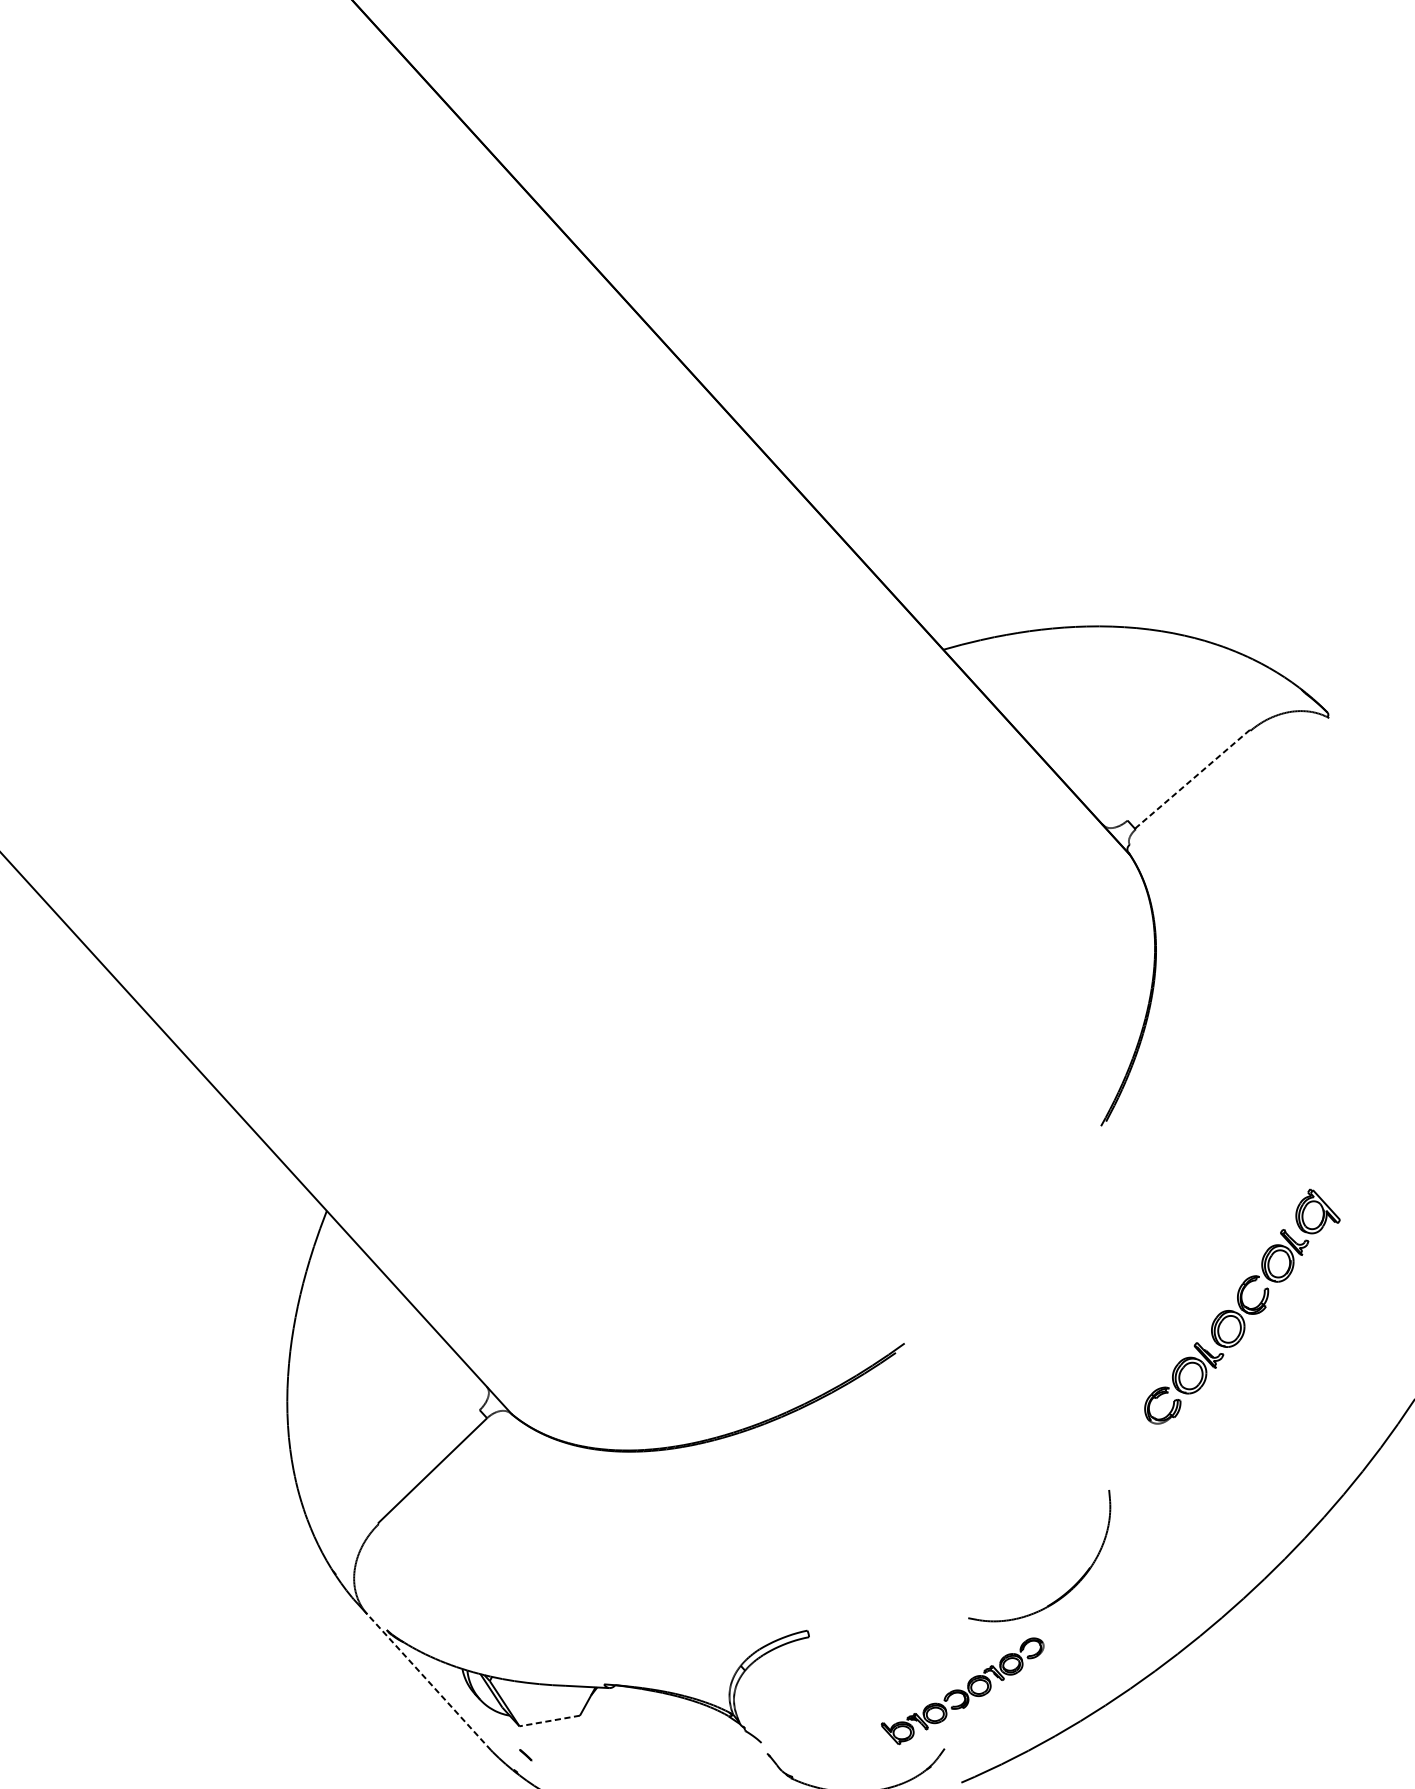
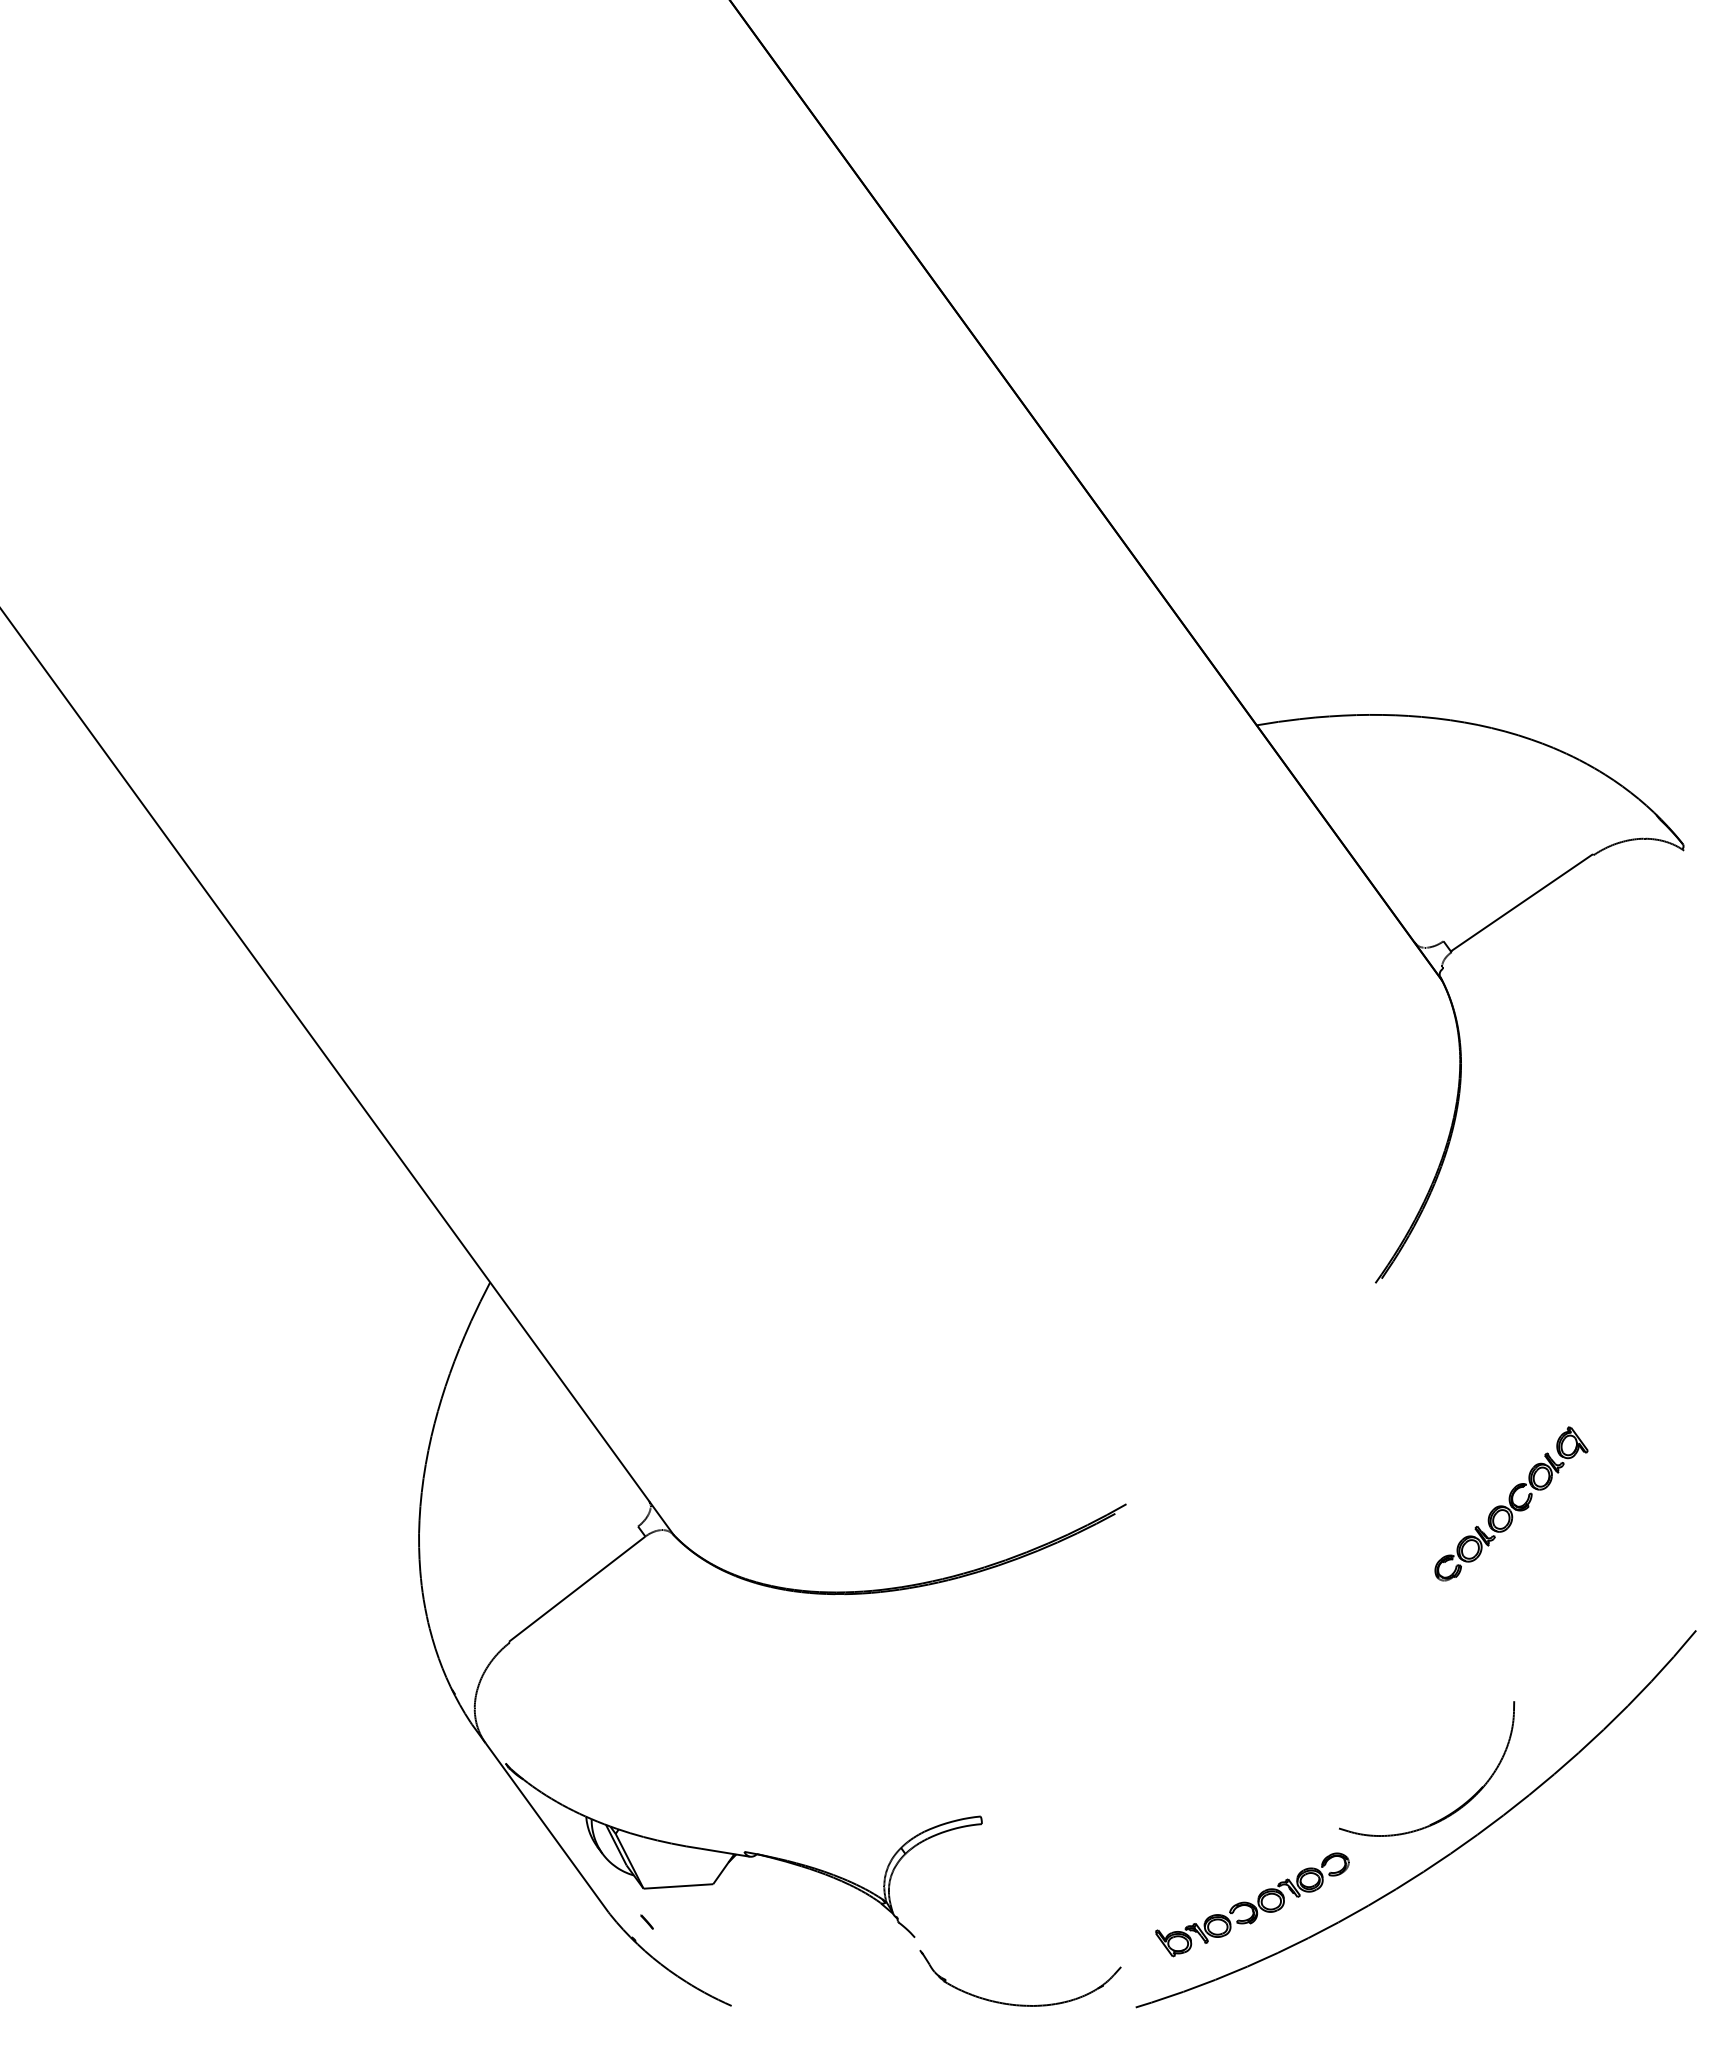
line: (1192, 779) -> (1522, 902), dashed -> solid
part: (1241, 1305) -> (1511, 1503), size x0.62
part: (1068, 1590) -> (1455, 1809), moved
line: (428, 1682) -> (546, 1827), dashed -> solid
part: (963, 1691) -> (1252, 1904), moved
line: (549, 1721) -> (678, 1886), dashed -> solid

